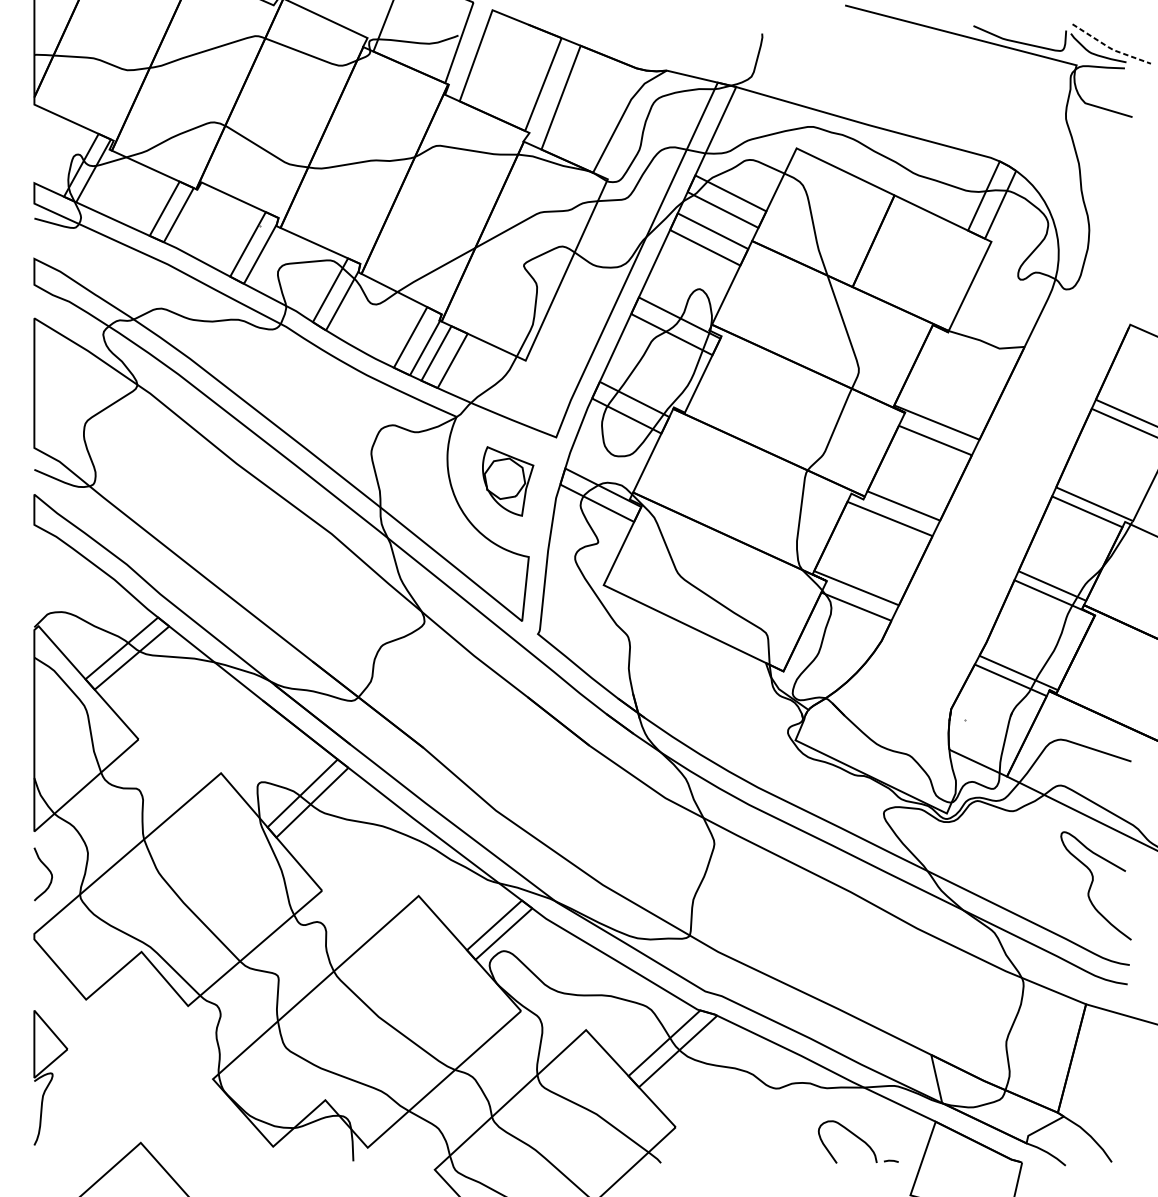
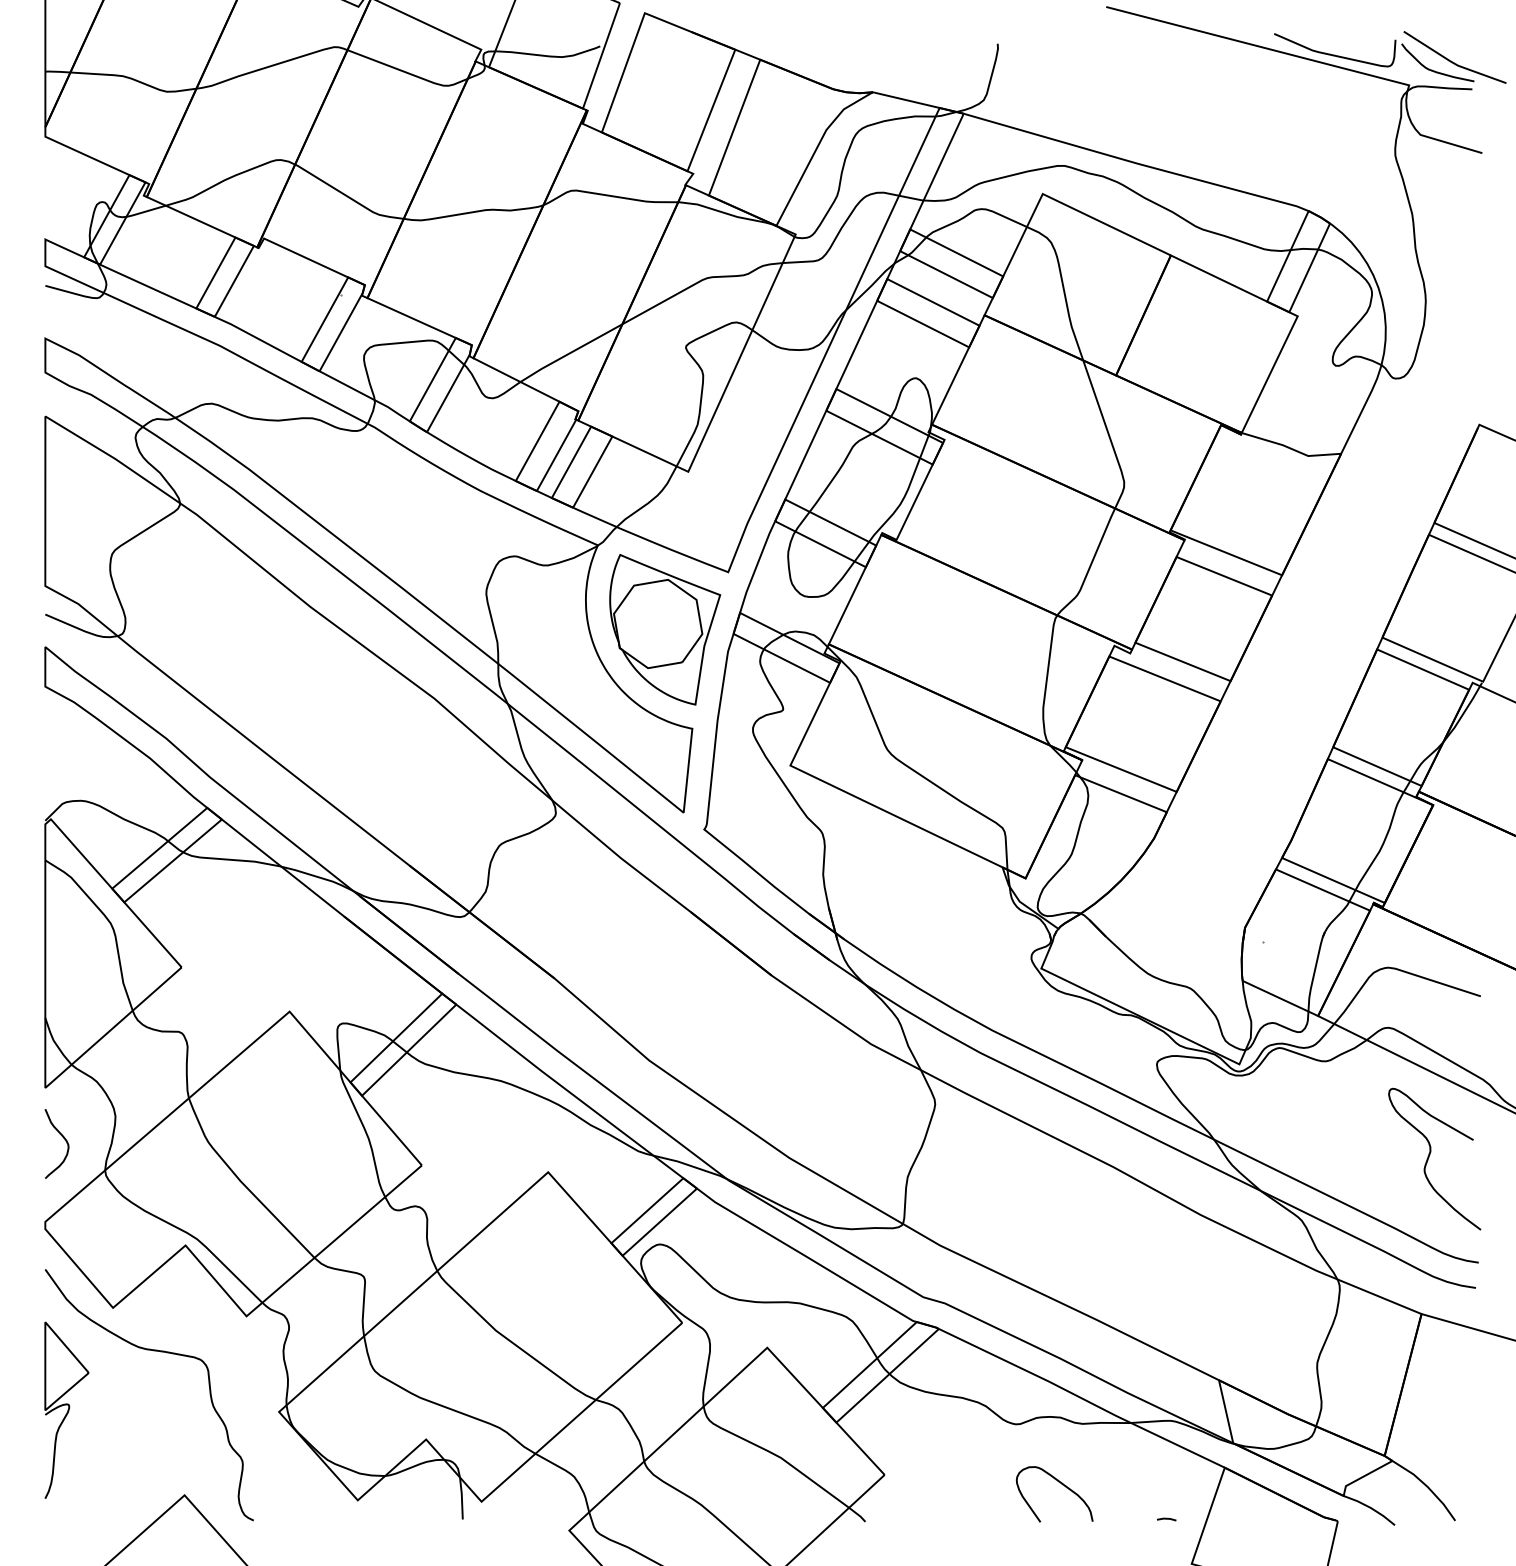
line: (1110, 47) -> (1453, 62), dashed -> solid
part: (508, 481) -> (665, 629), size x1.67
curve: (117, 1032) -> (153, 1351), added
curve: (853, 1135) -> (1062, 1485), moved

